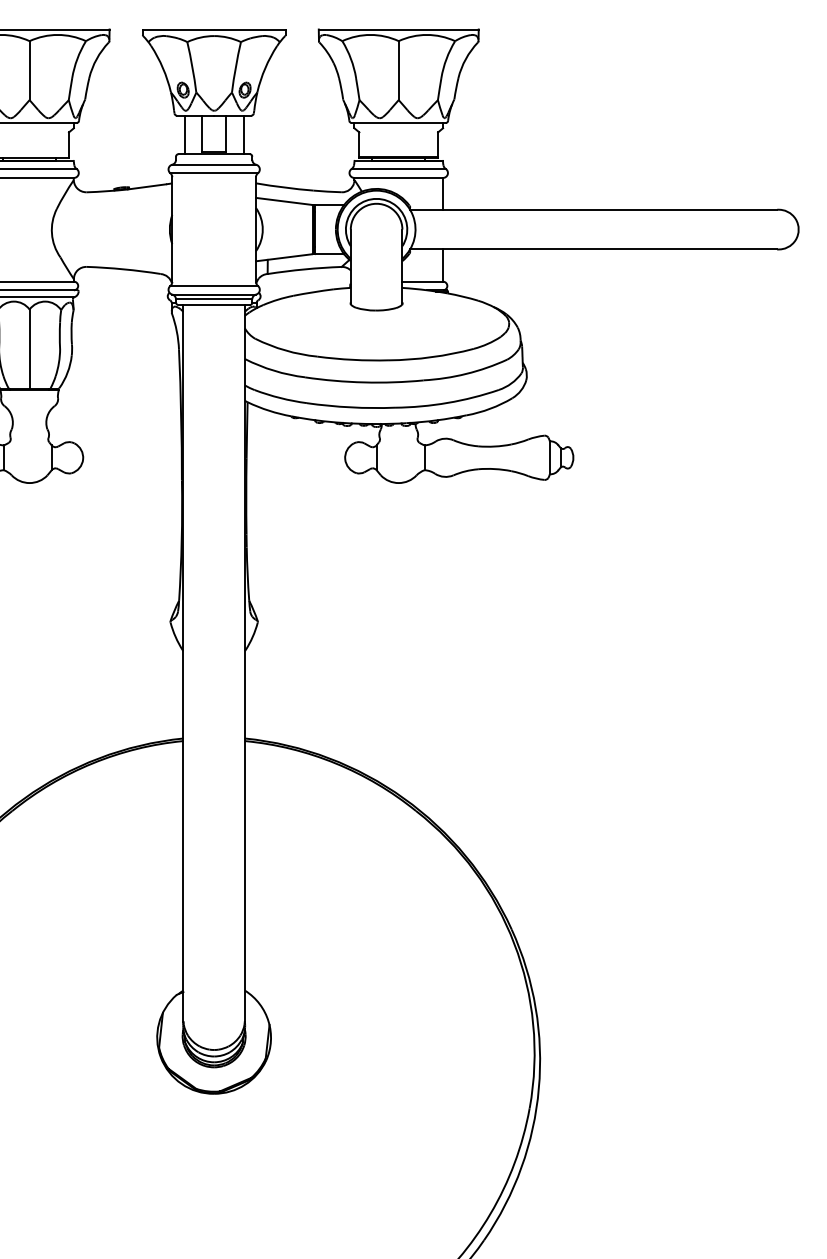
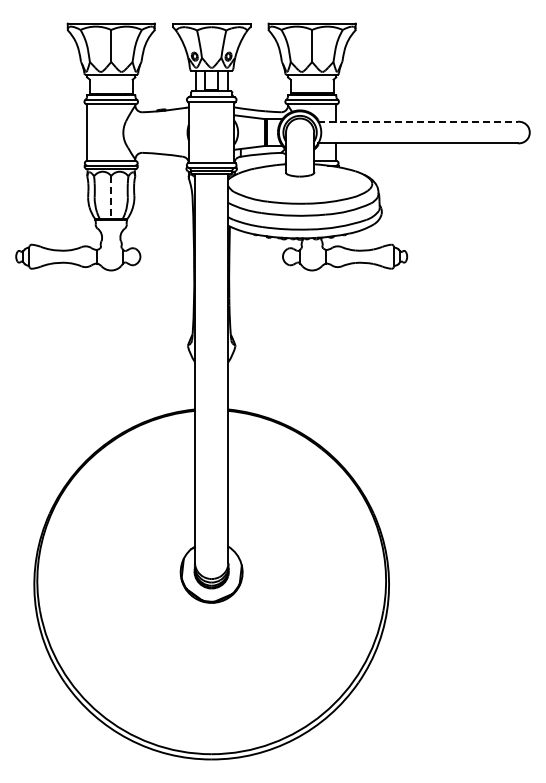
line: (594, 209) -> (418, 121), solid -> dashed
line: (30, 348) -> (111, 197), solid -> dashed

